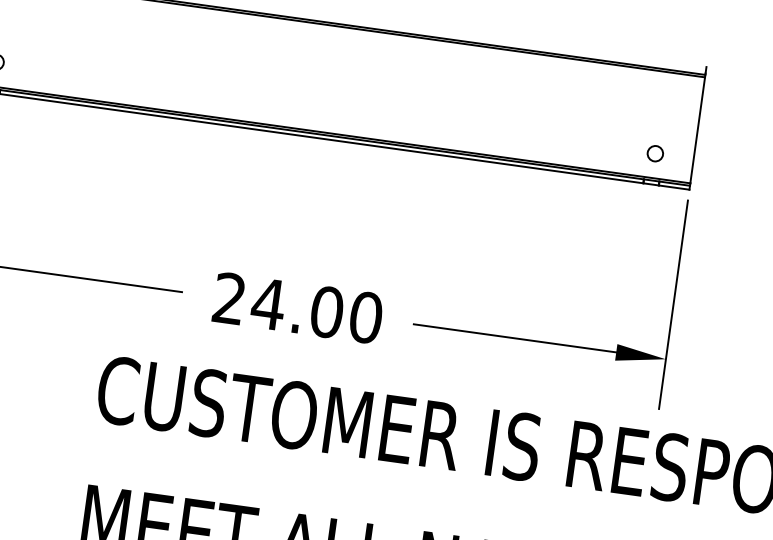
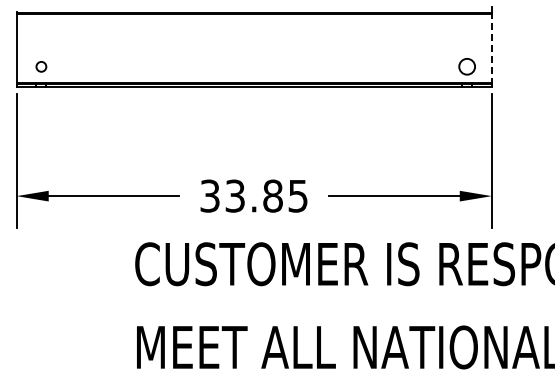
line: (697, 128) -> (491, 47), solid -> dashed
circle: (654, 153) -> (466, 66), size x1.6
text: (298, 307) -> (254, 195), 24.00 -> 33.85

